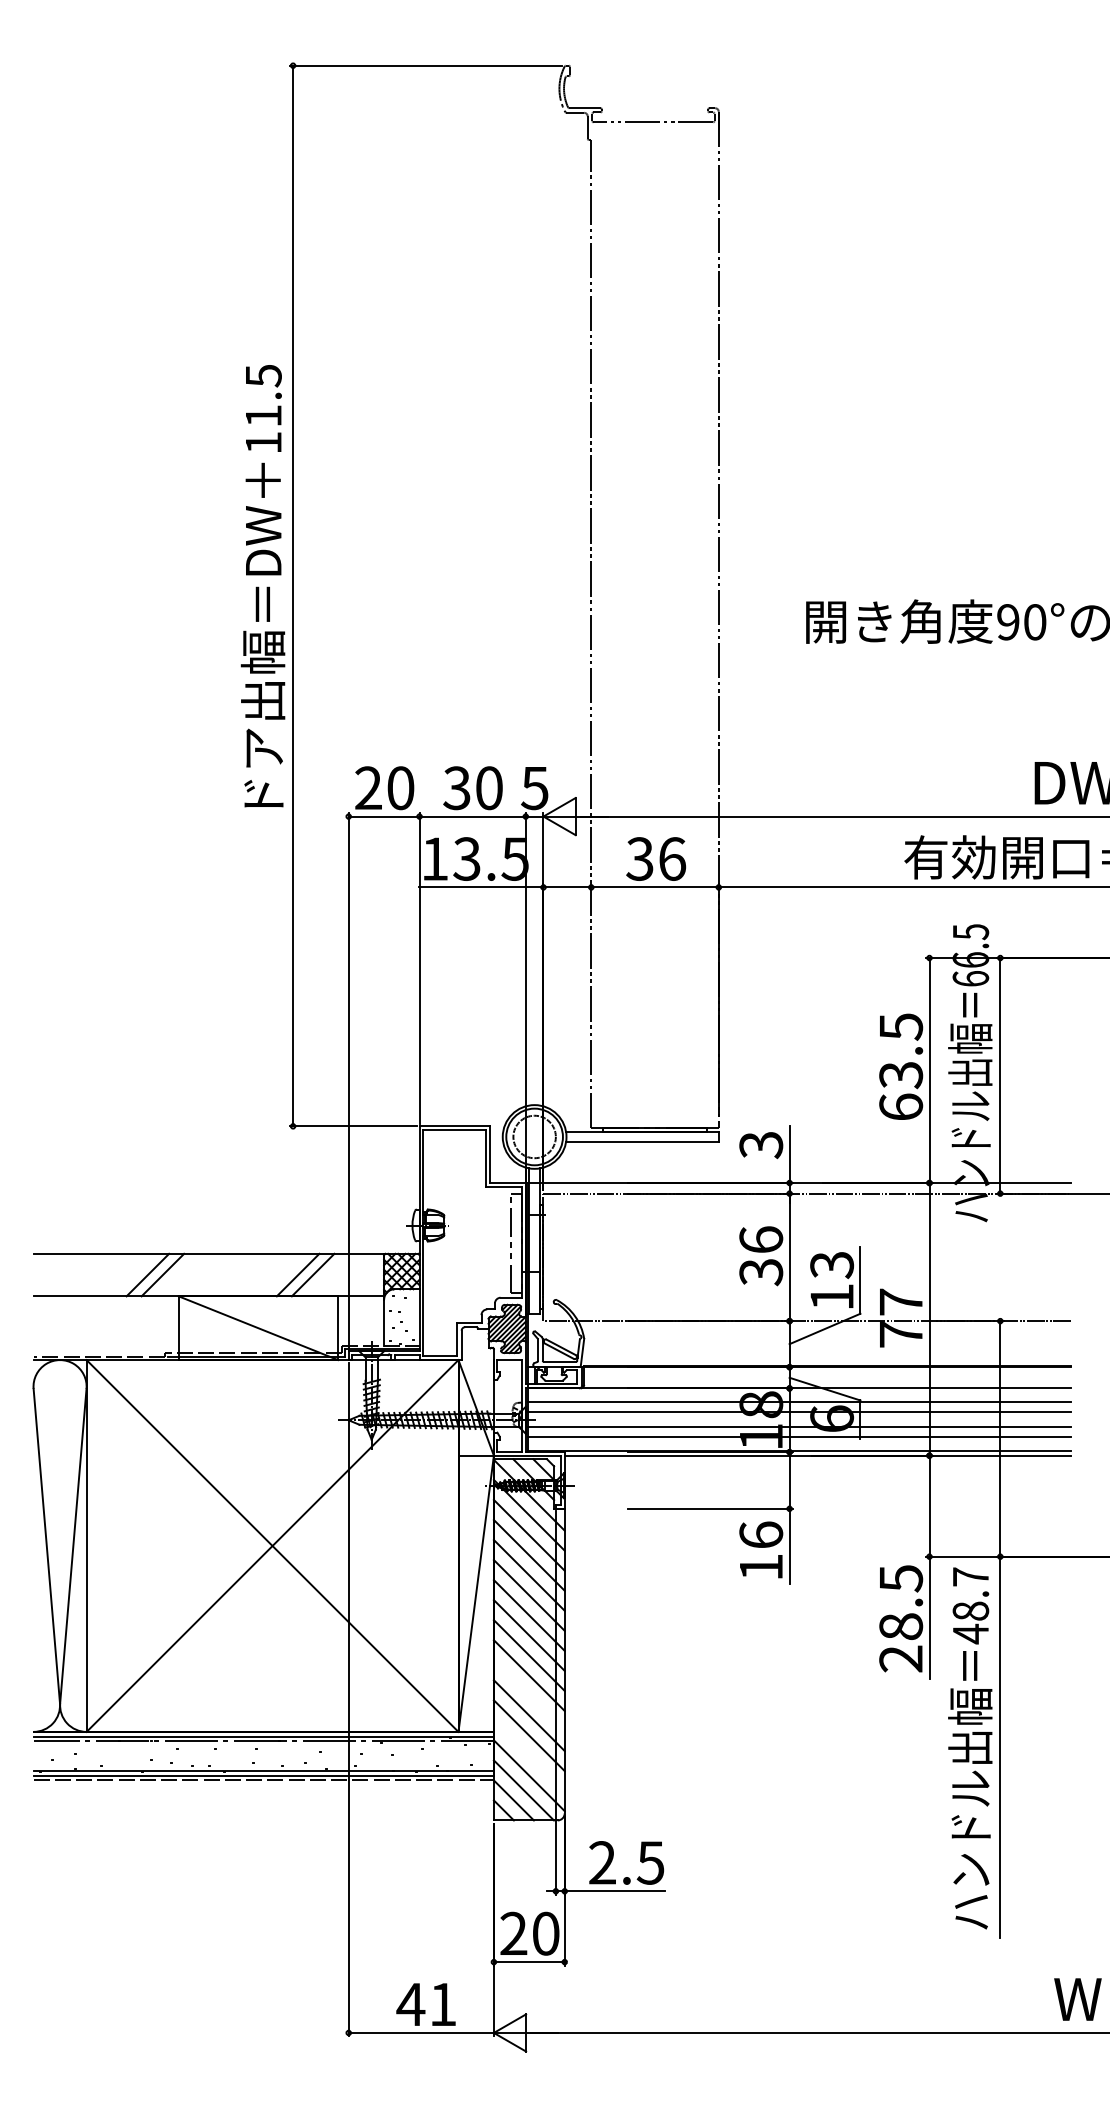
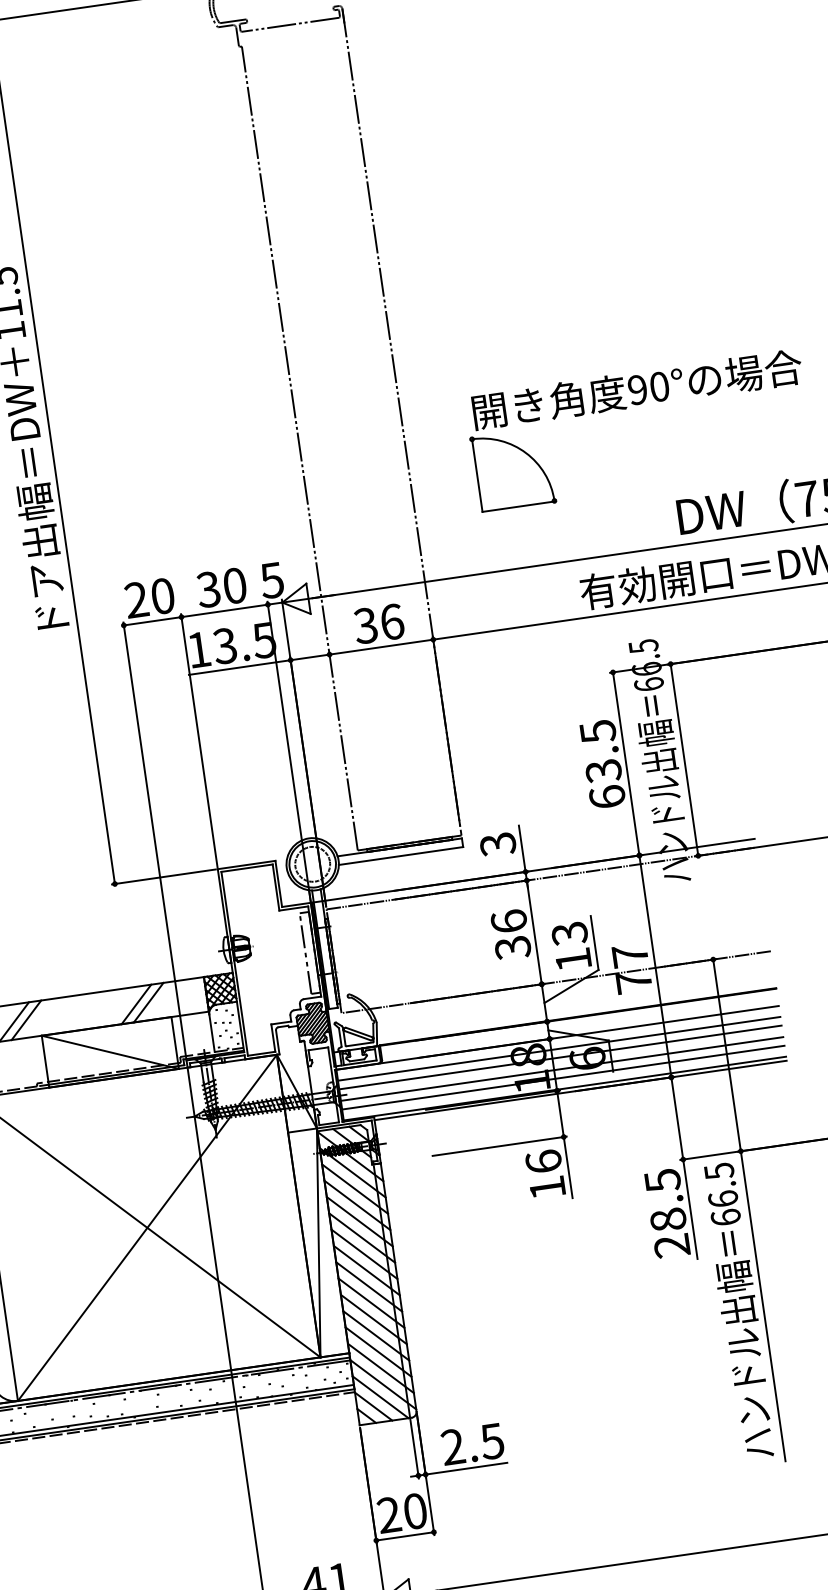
part: (844, 696) -> (513, 469), added
text: (970, 1605) -> (722, 1194), 48.7 -> 66.5
line: (528, 1695) -> (373, 1319), added
line: (528, 1755) -> (380, 1368), added

